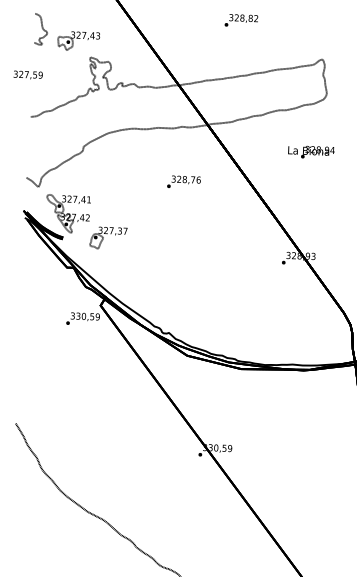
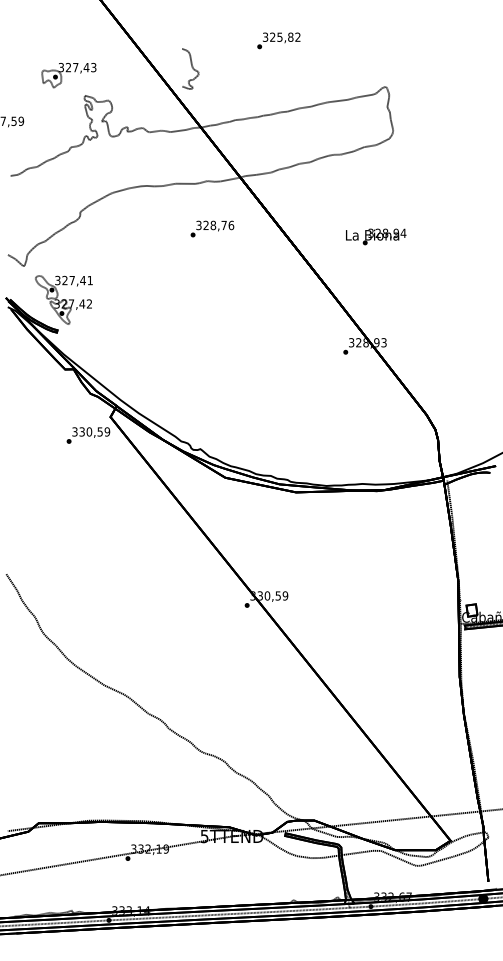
text: (242, 17) -> (279, 36), 328,82 -> 325,82
curve: (41, 28) -> (191, 67), moved
text: (311, 152) -> (376, 236), moved
text: (184, 181) -> (212, 228), moved
part: (107, 238) -> (116, 329), removed

